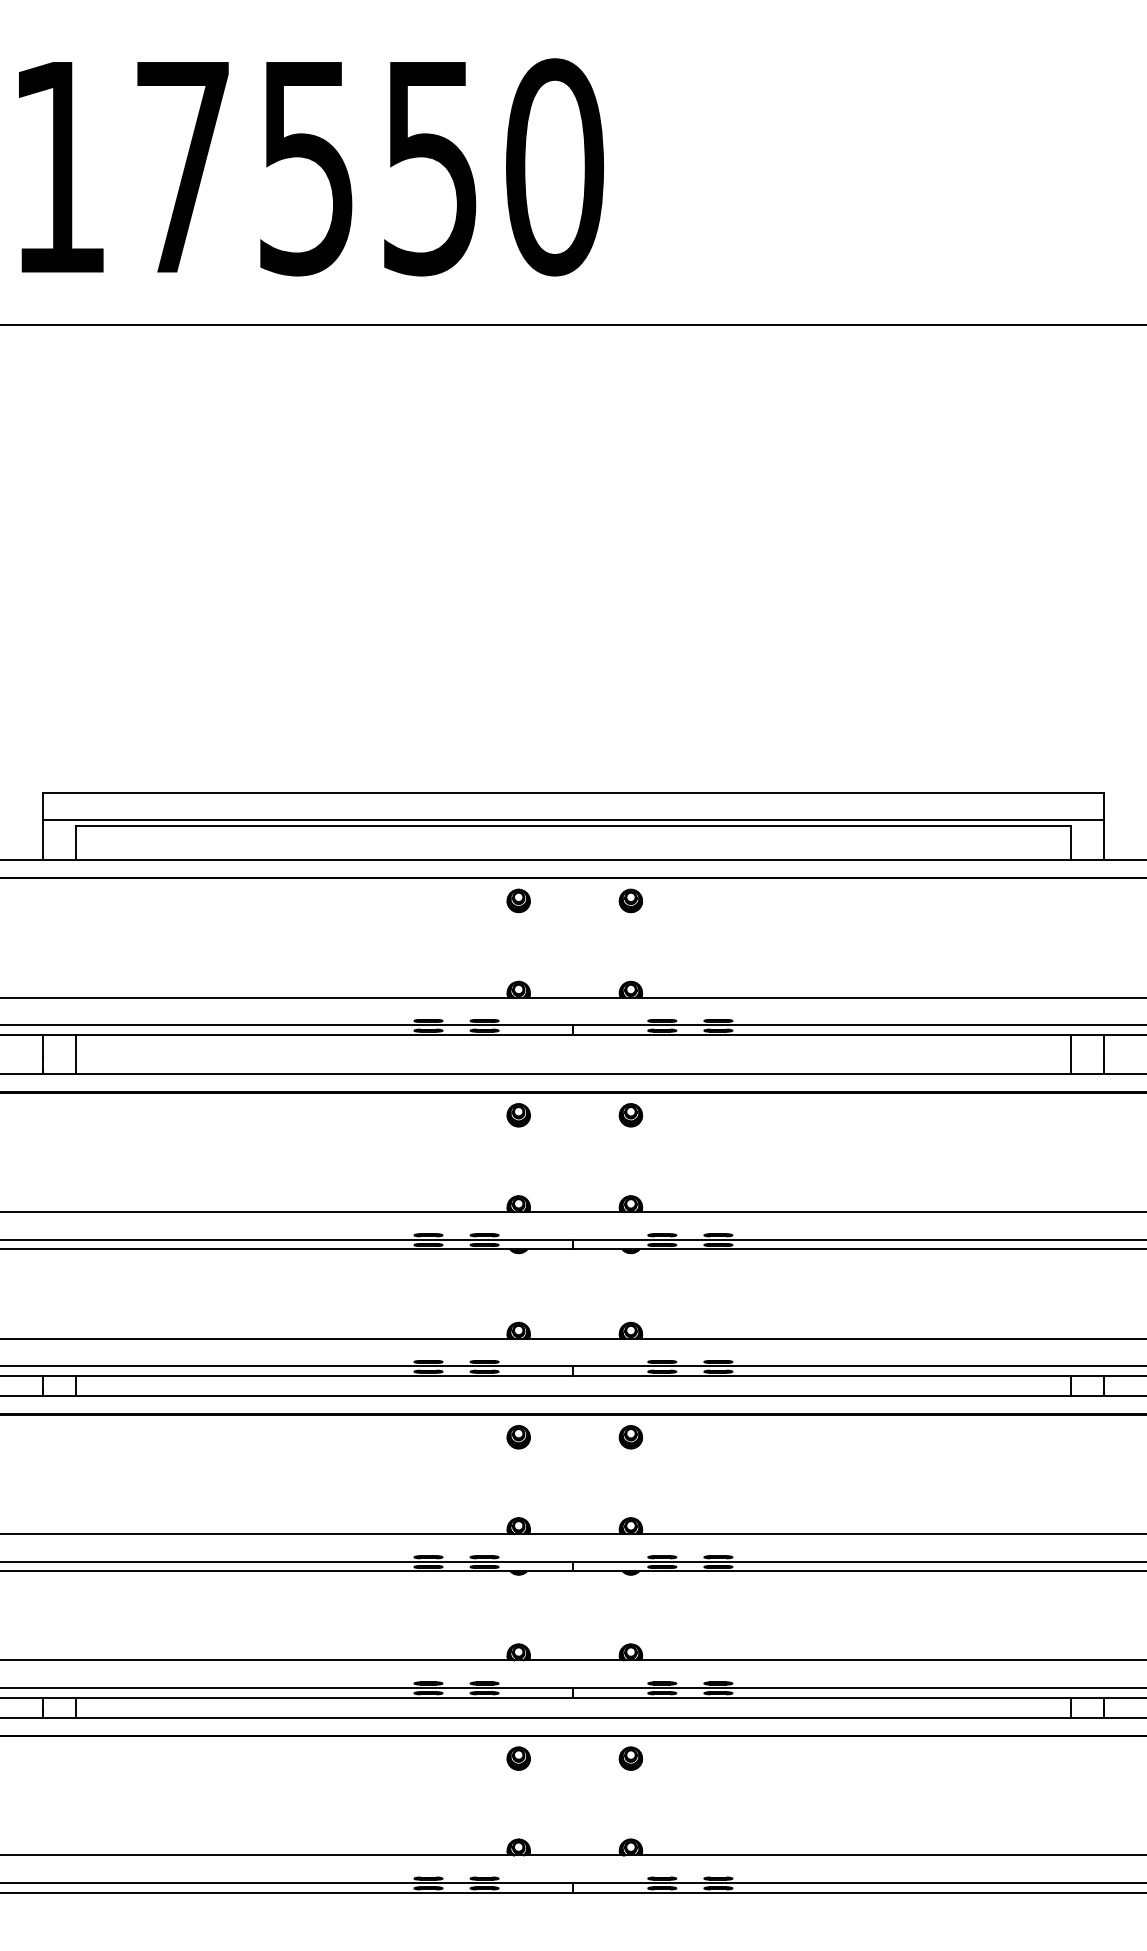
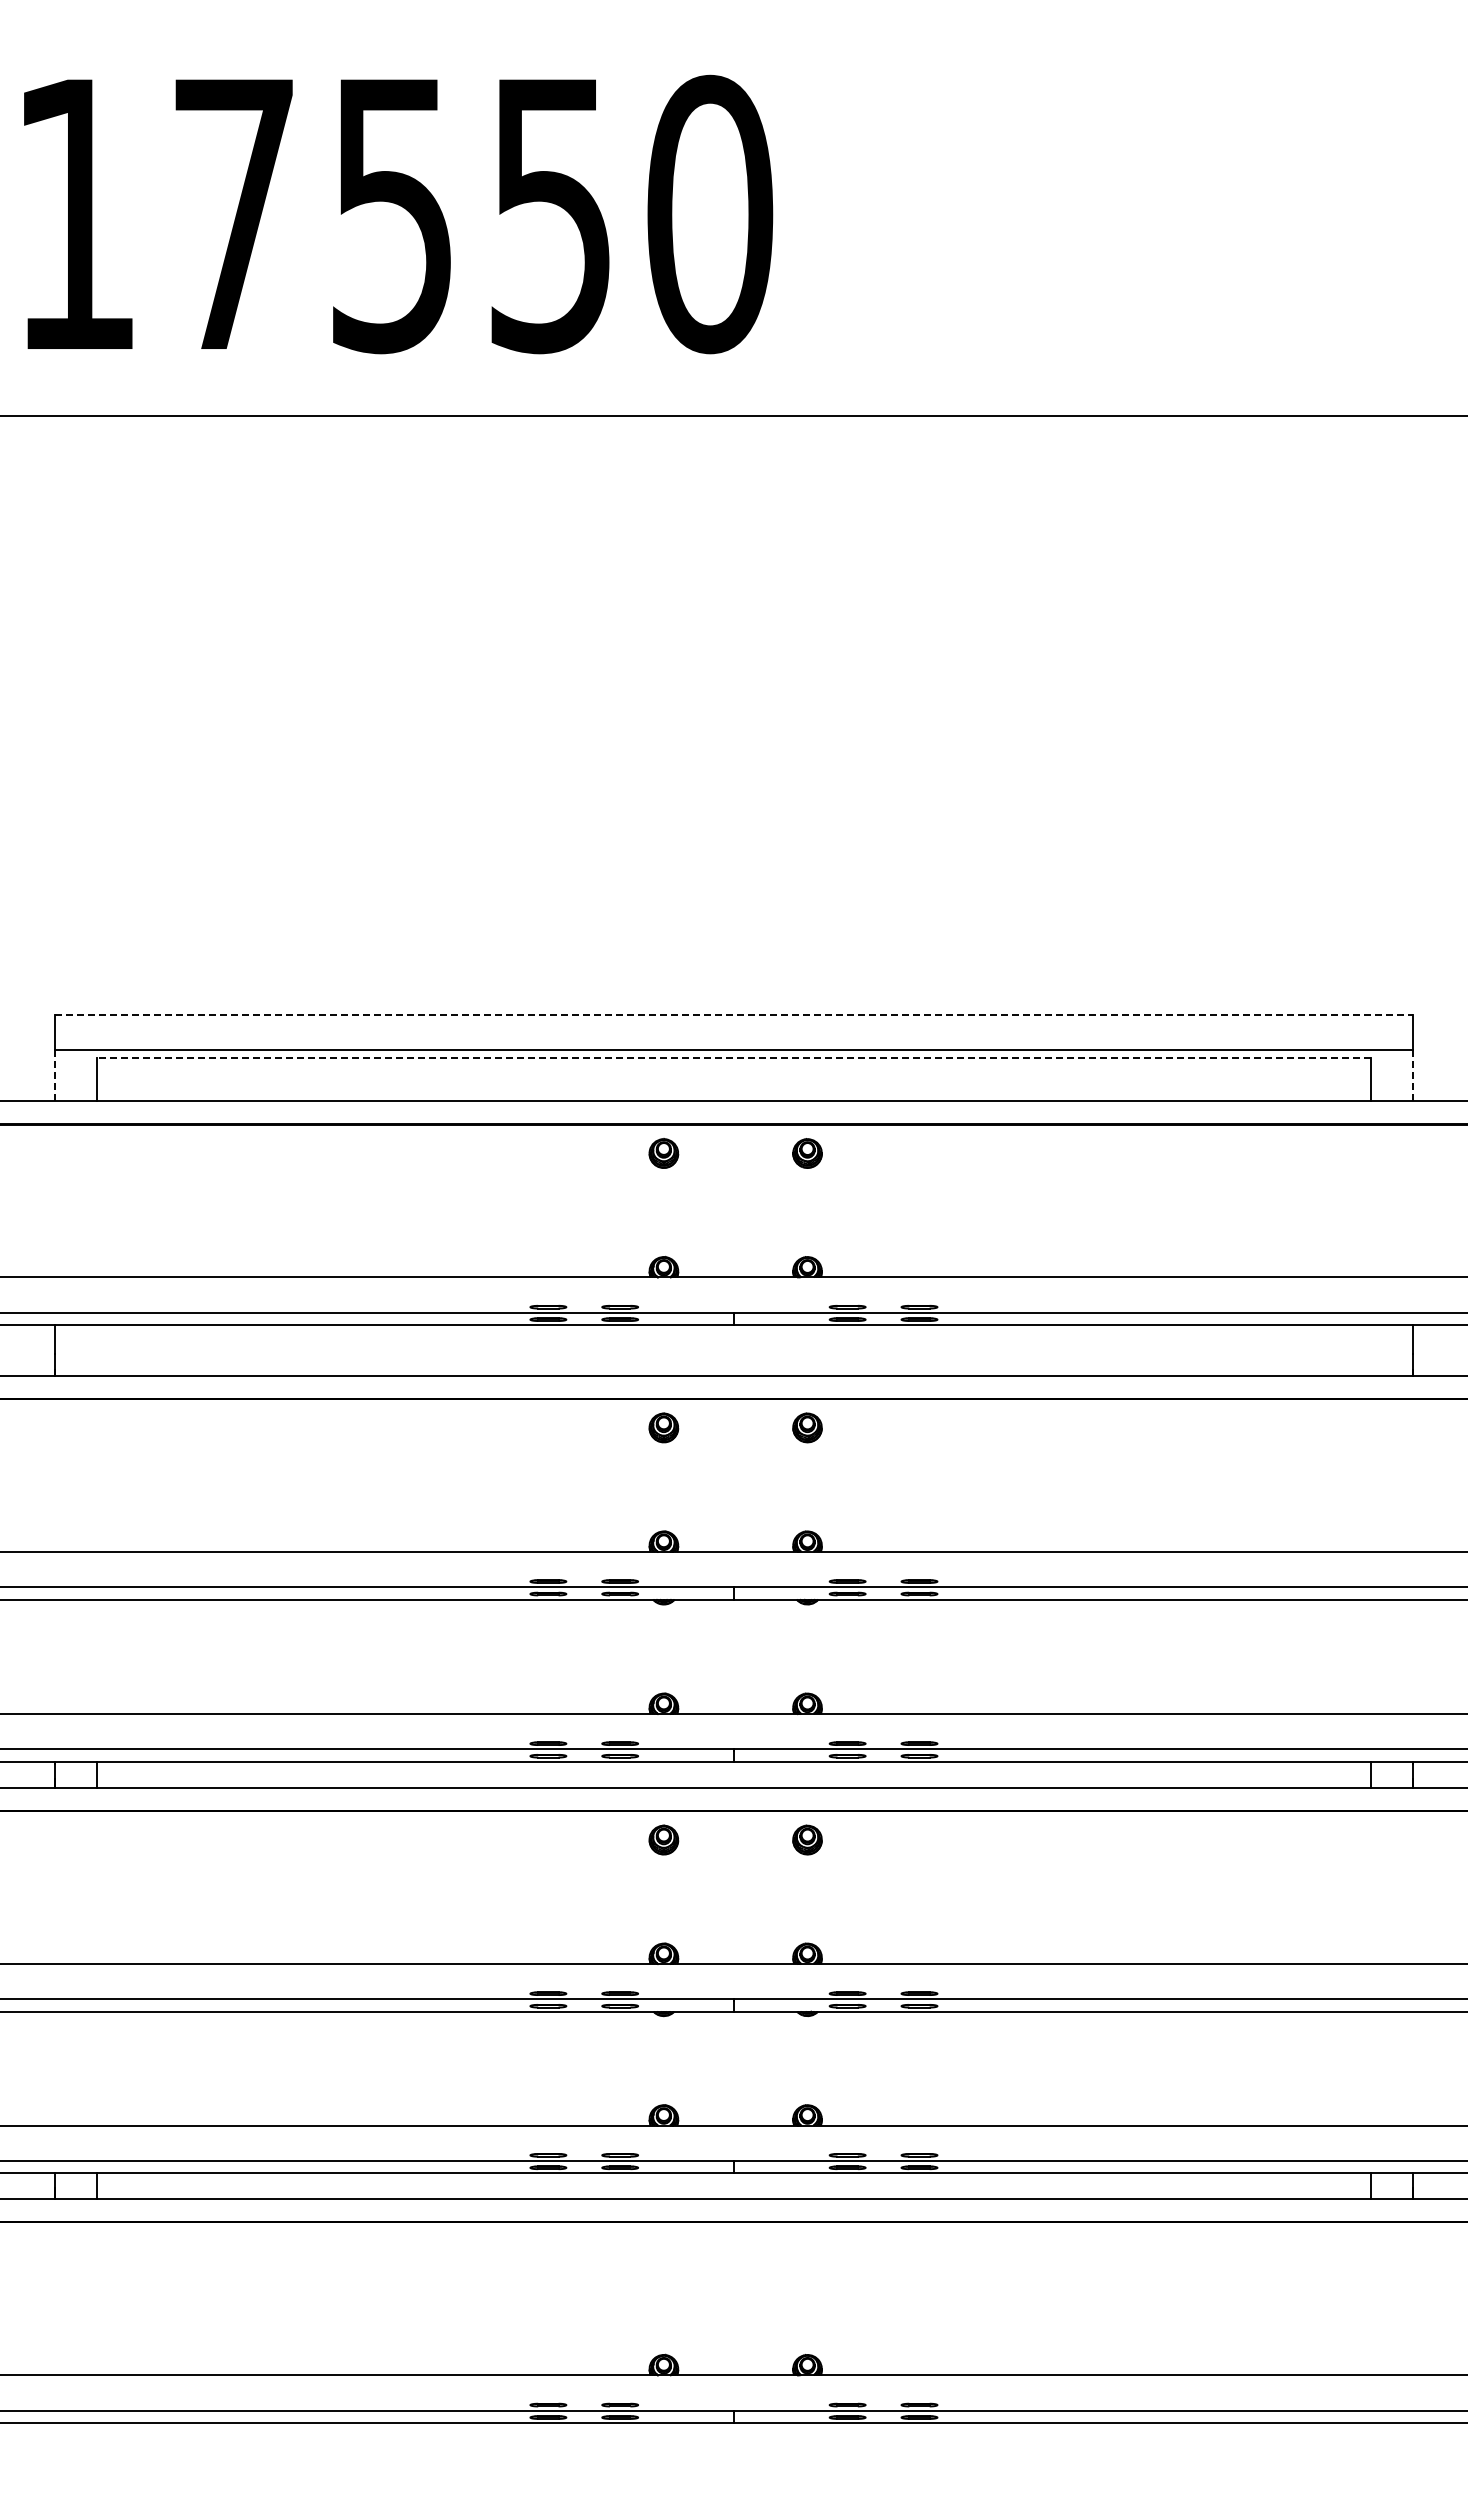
line: (573, 792) -> (734, 1014), solid -> dashed
line: (573, 825) -> (734, 1057), solid -> dashed
line: (43, 839) -> (55, 1075), solid -> dashed
line: (1103, 840) -> (1412, 1076), solid -> dashed
line: (76, 1054) -> (97, 1350), removed
line: (1070, 1054) -> (1370, 1350), removed
part: (518, 1757) -> (663, 2250), removed
part: (630, 1757) -> (807, 2250), removed

